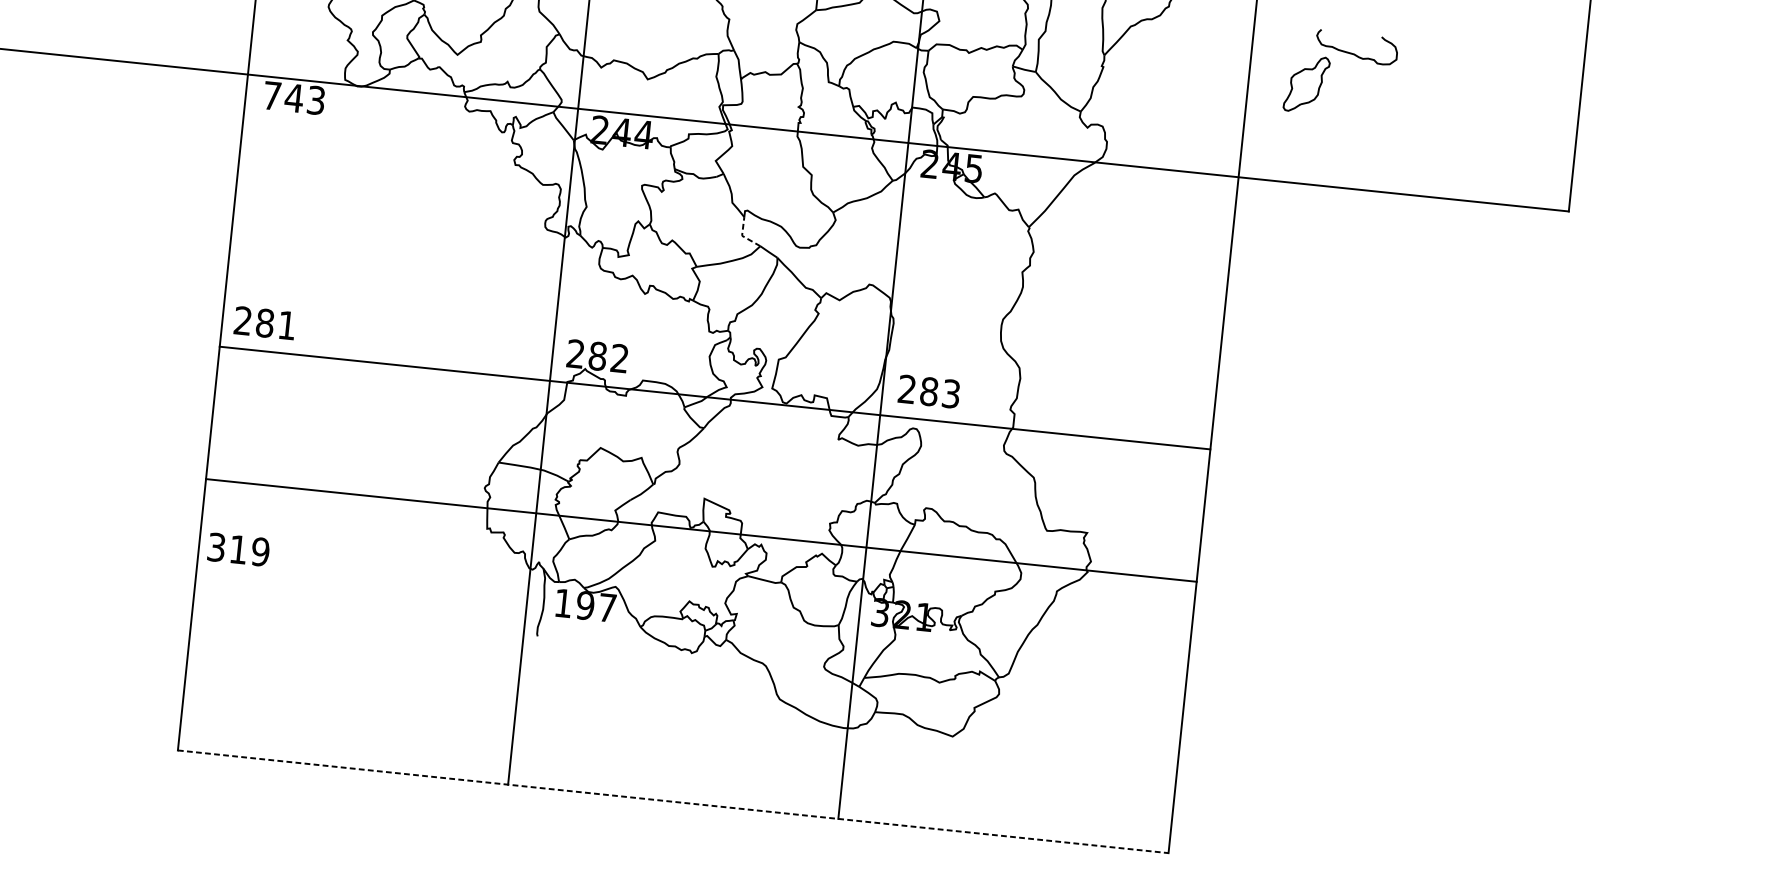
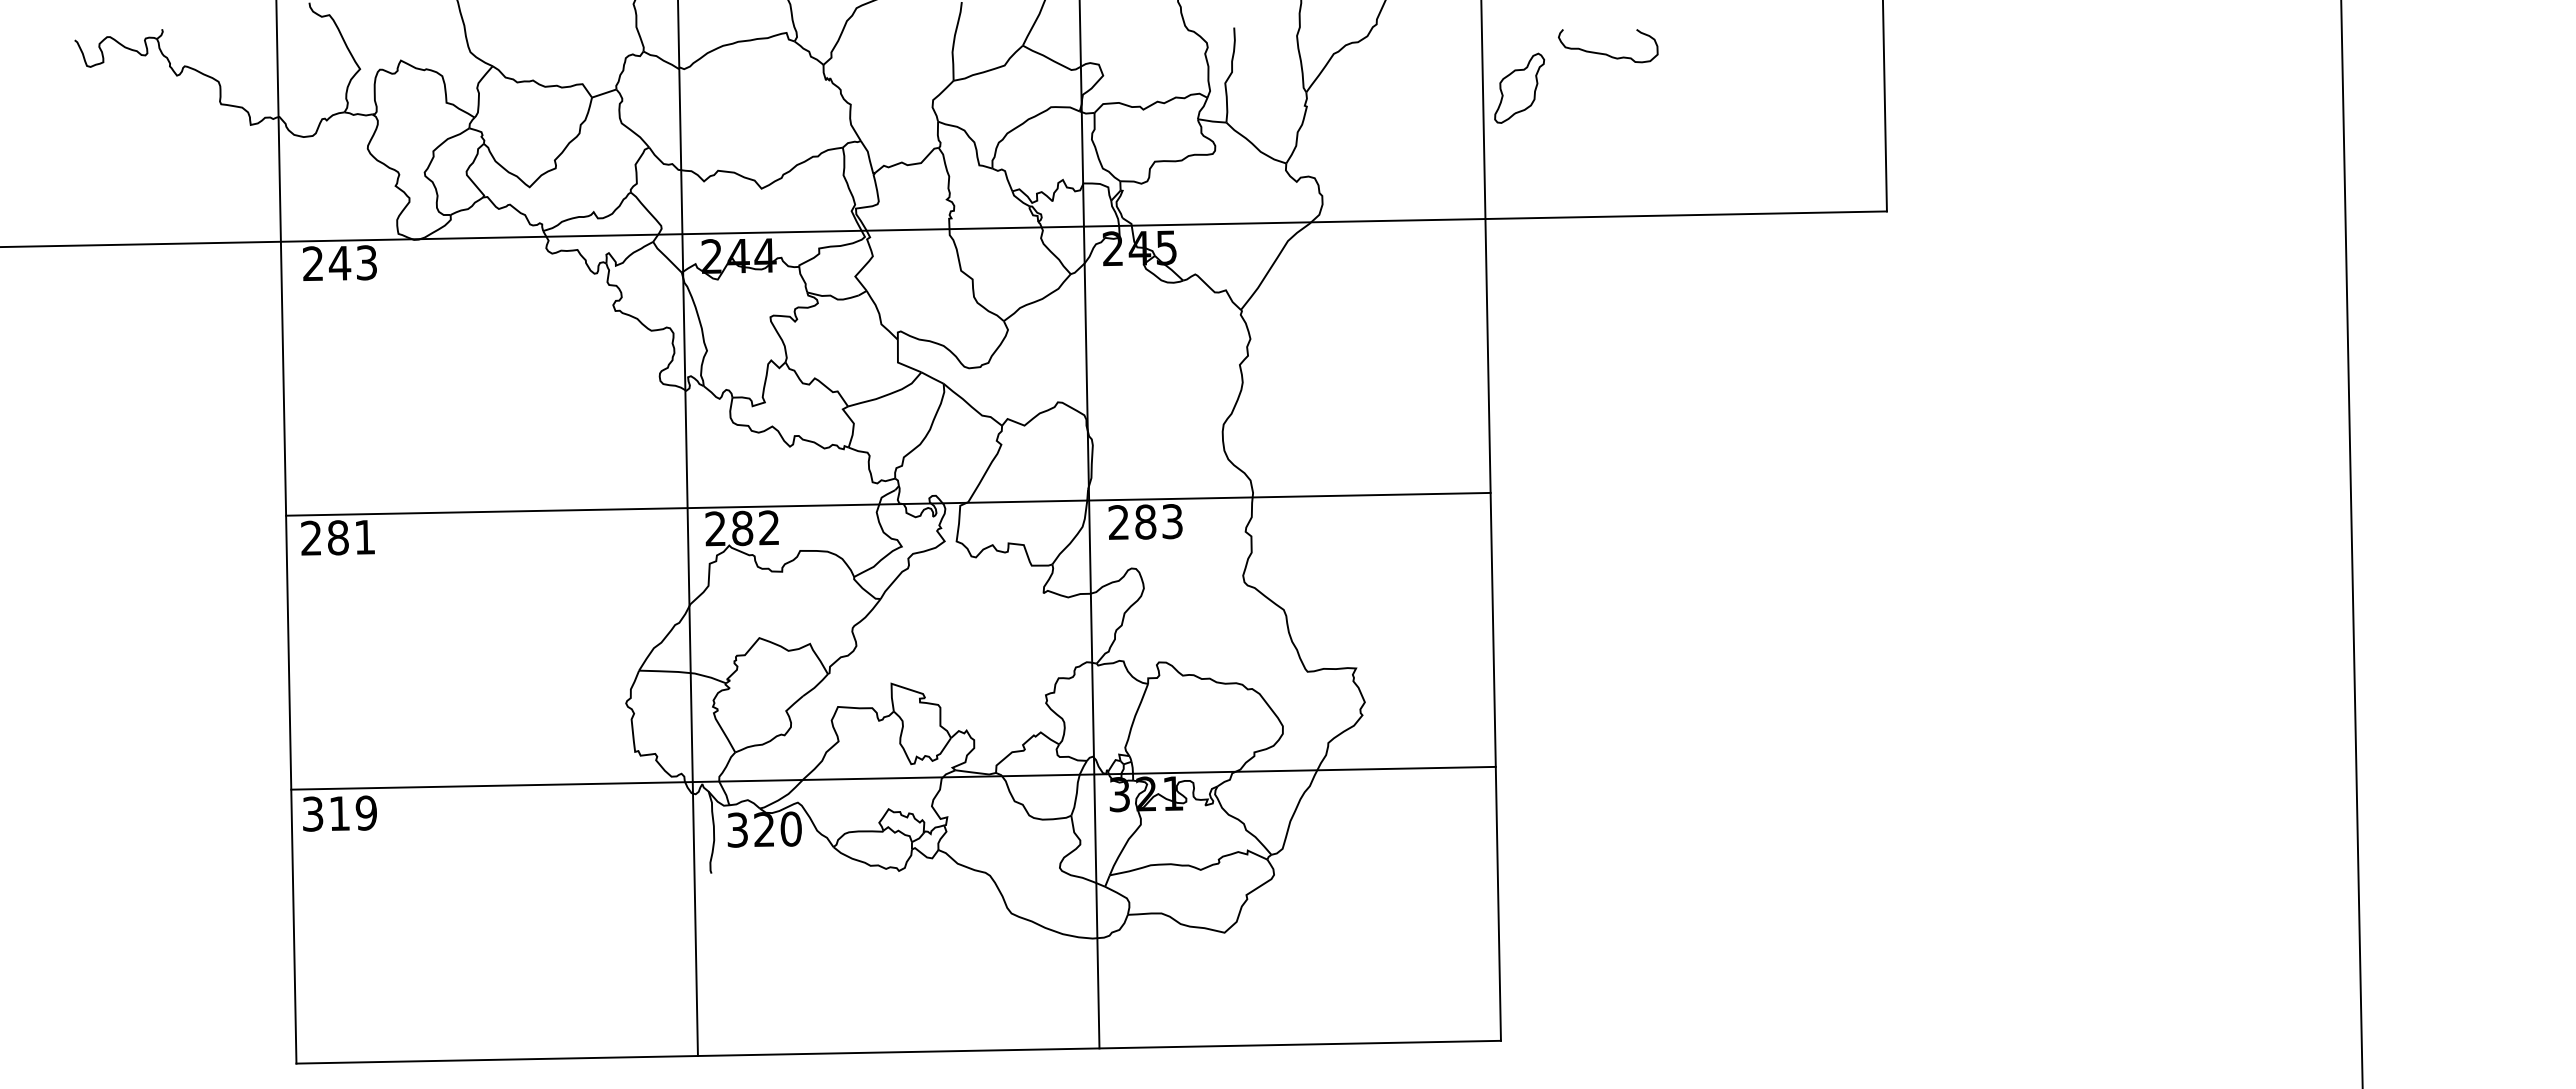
part: (1306, 83) -> (1519, 87), moved
text: (271, 95) -> (312, 263), 743 -> 243
line: (742, 235) -> (898, 362), dashed -> solid
line: (715, 397) -> (888, 503), moved
line: (701, 529) -> (893, 777), moved
text: (585, 605) -> (764, 829), 197 -> 320
line: (673, 802) -> (899, 1052), dashed -> solid

